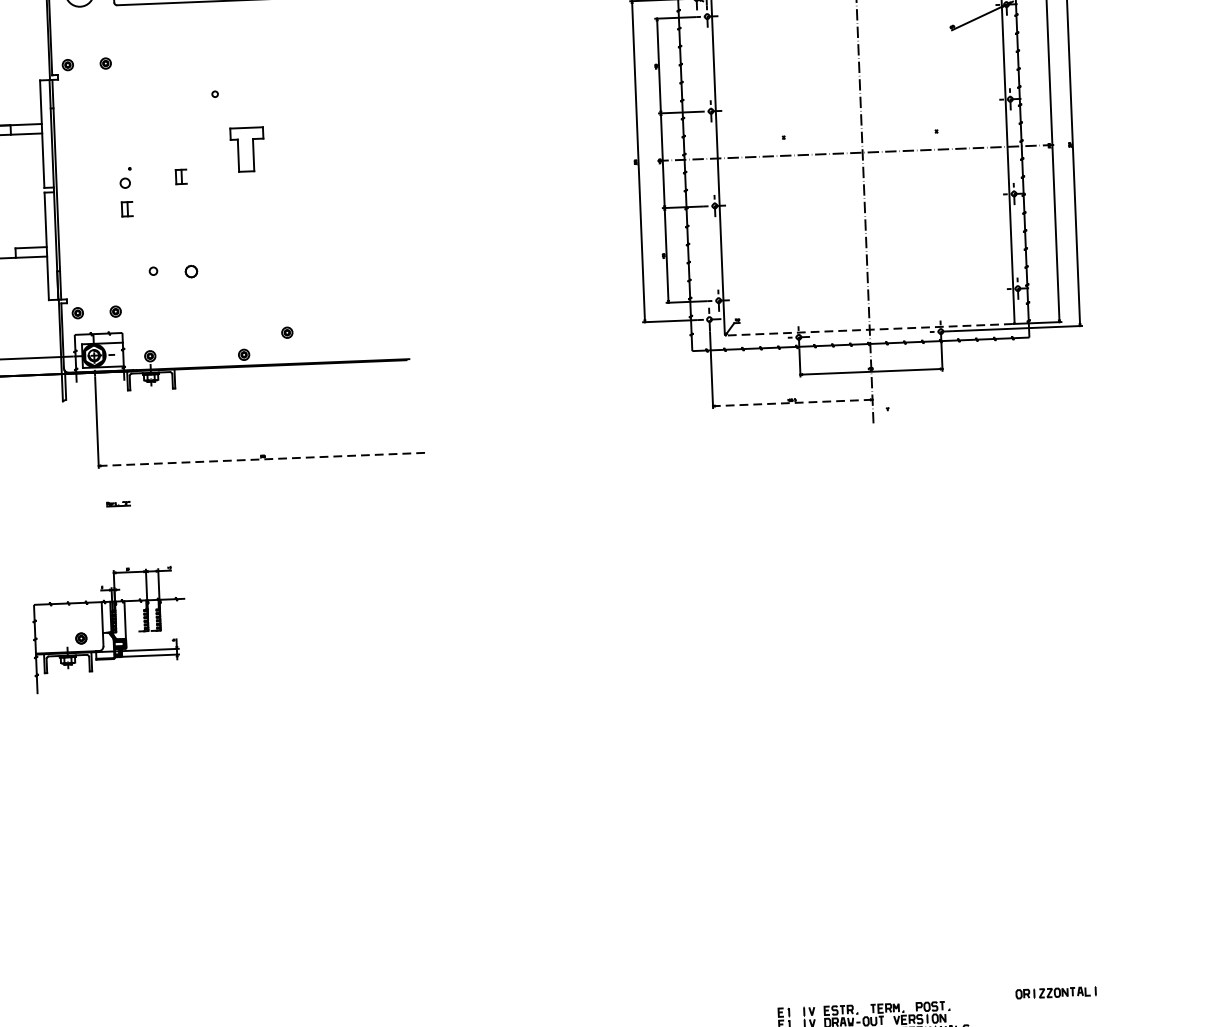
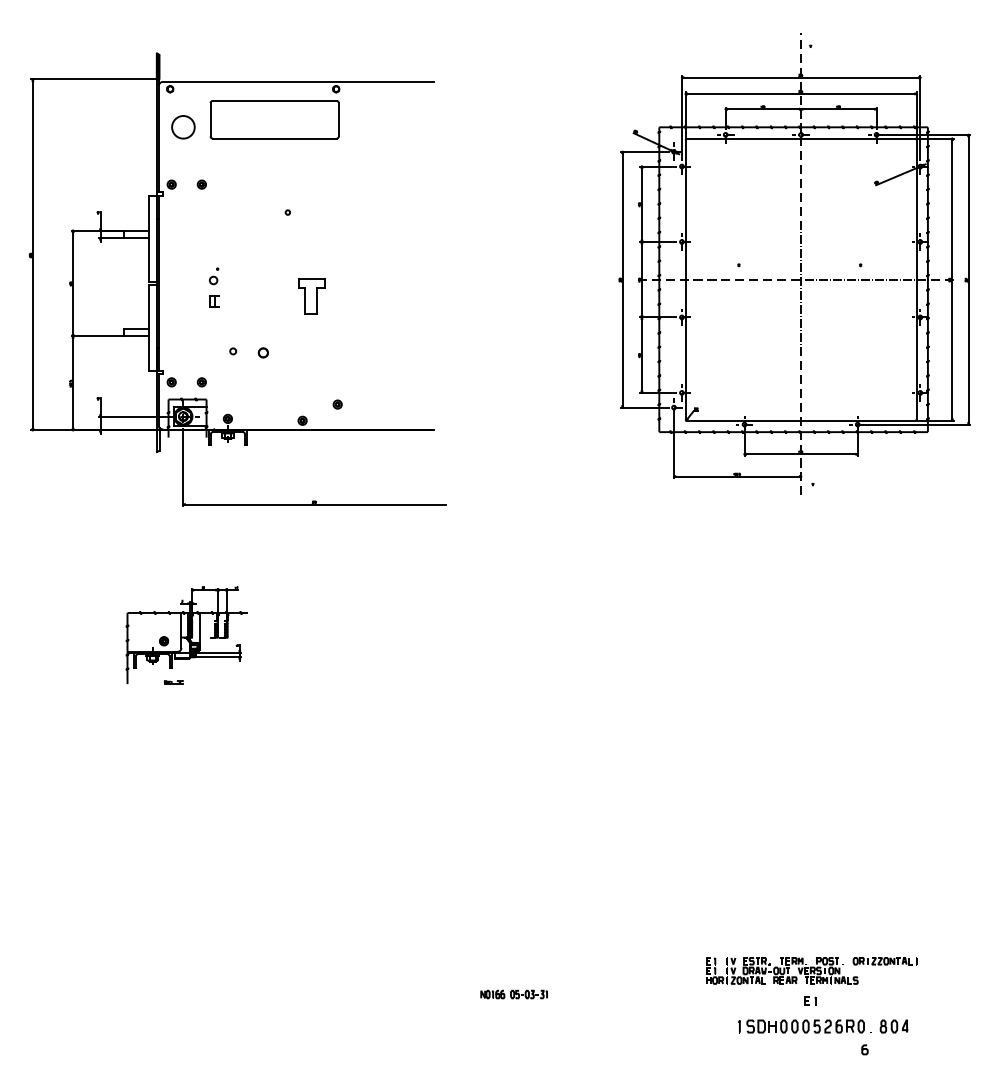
part: (247, 149) -> (311, 296), moved
part: (181, 177) -> (258, 277), removed
line: (870, 329) -> (801, 420), dashed -> solid
line: (792, 402) -> (737, 476), dashed -> solid
line: (264, 459) -> (315, 504), dashed -> solid
part: (117, 504) -> (173, 682), moved
part: (1055, 993) -> (884, 961), moved

